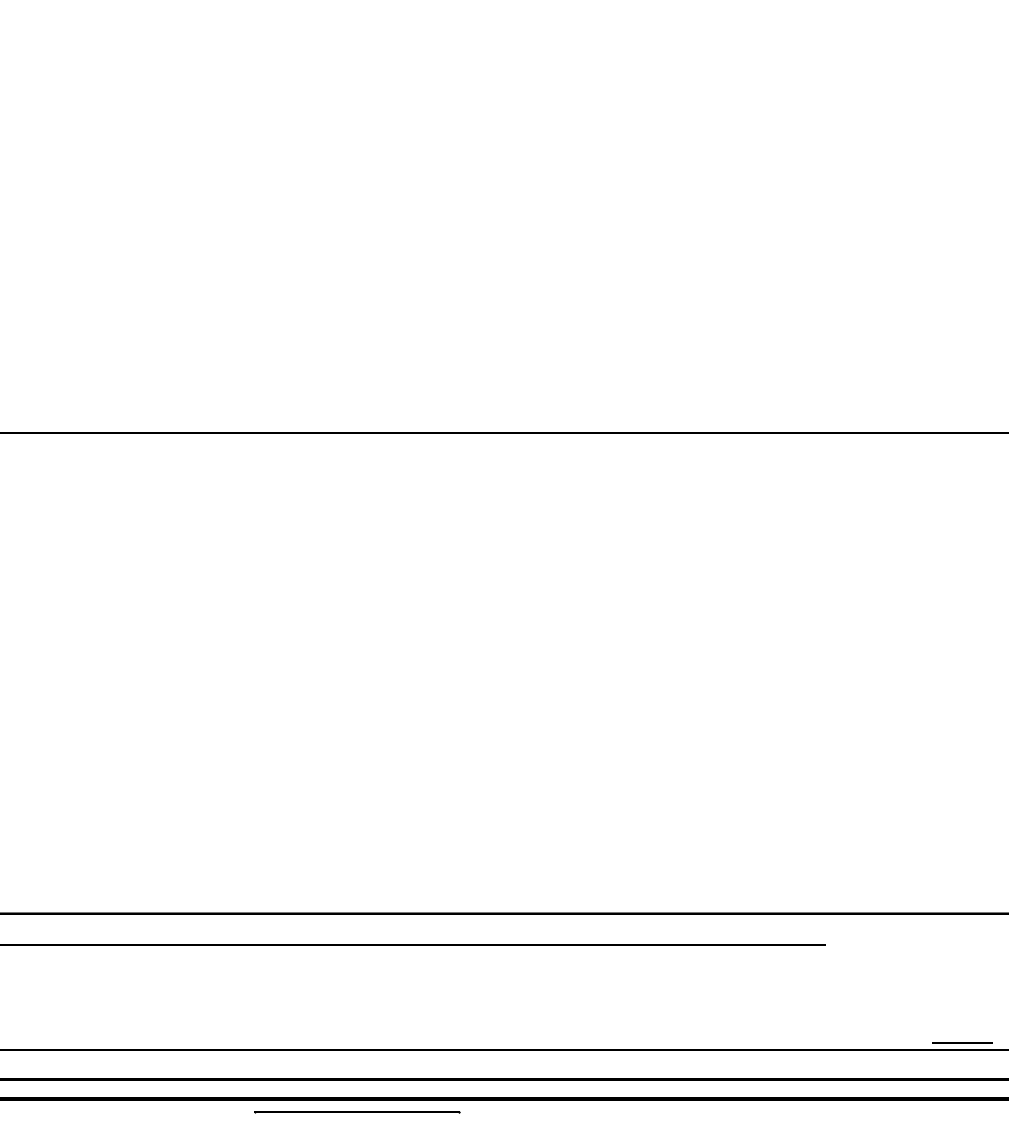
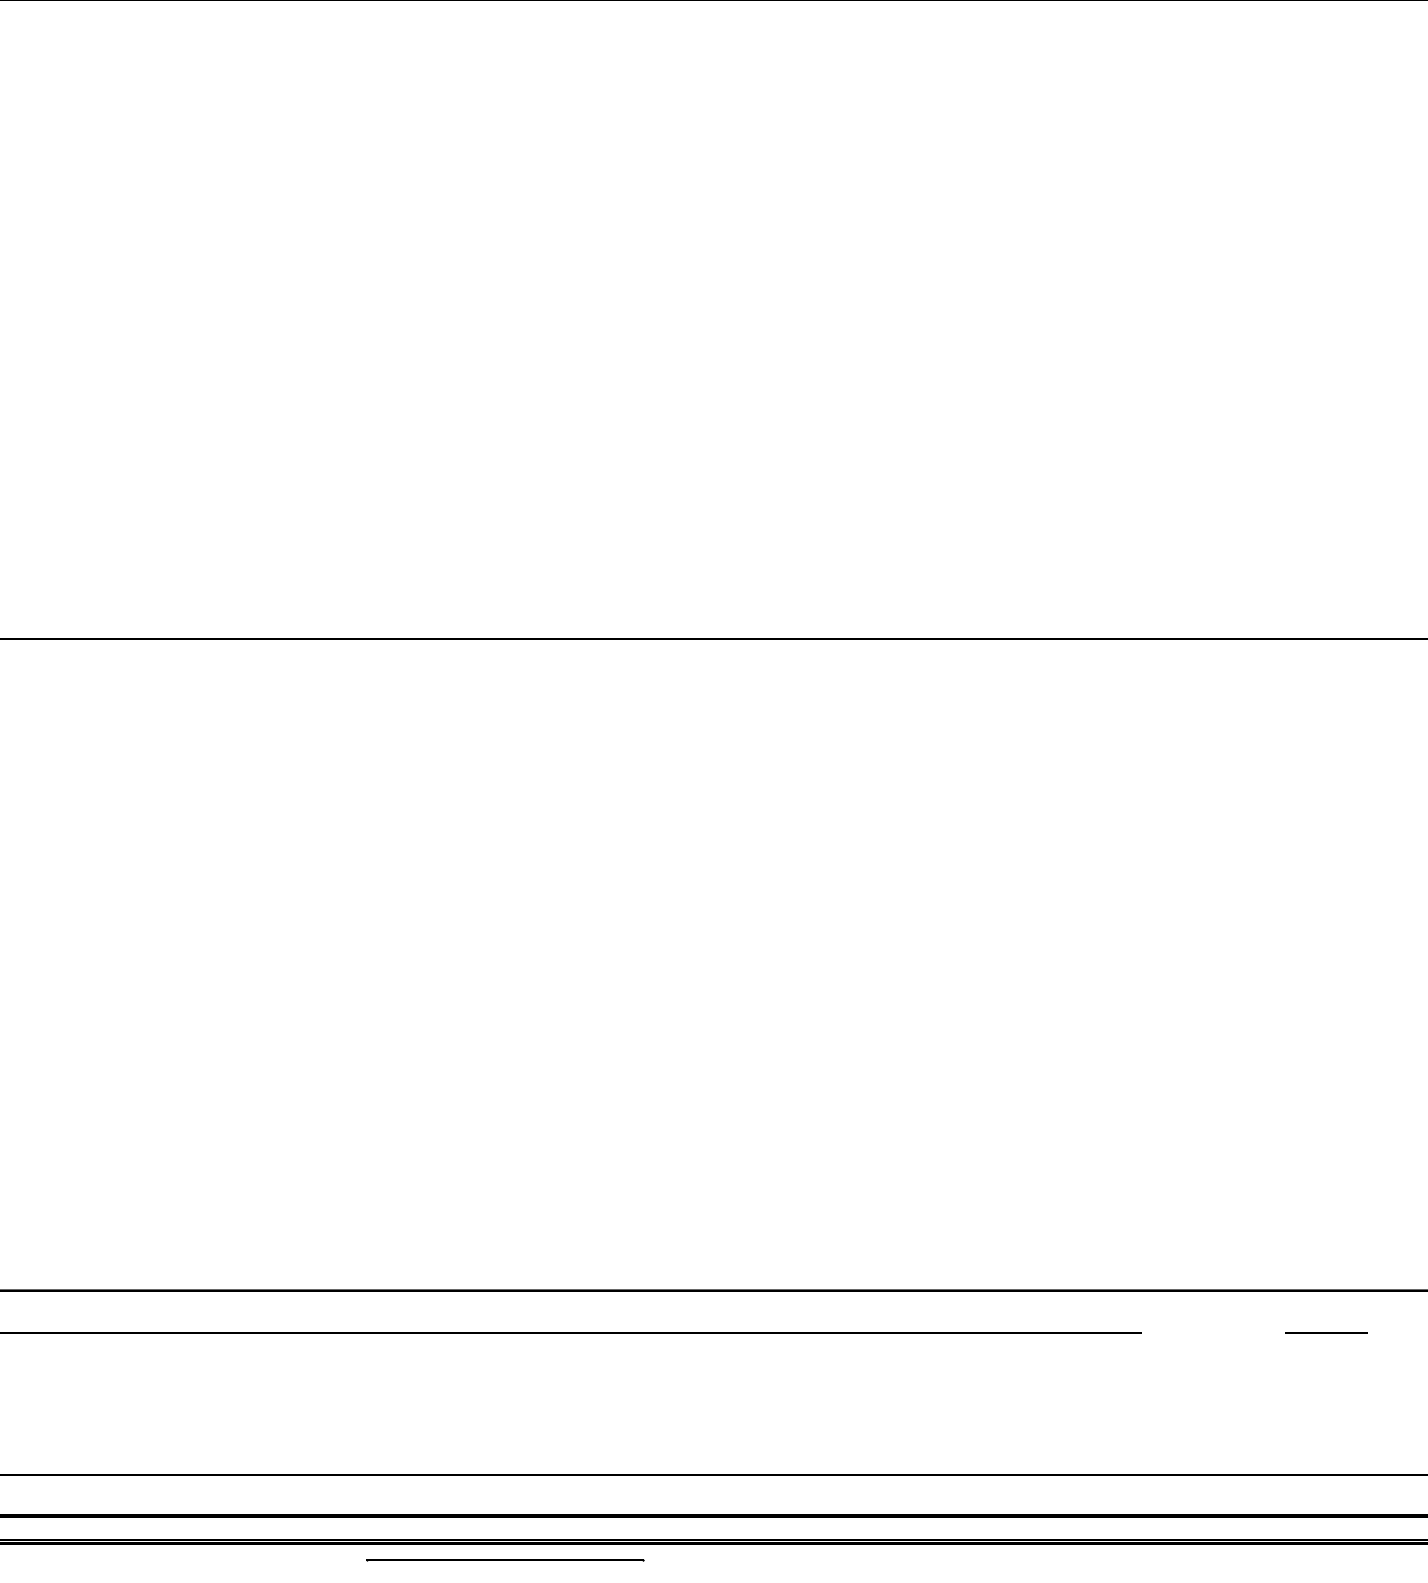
line: (962, 1043) -> (1326, 1332), moved

